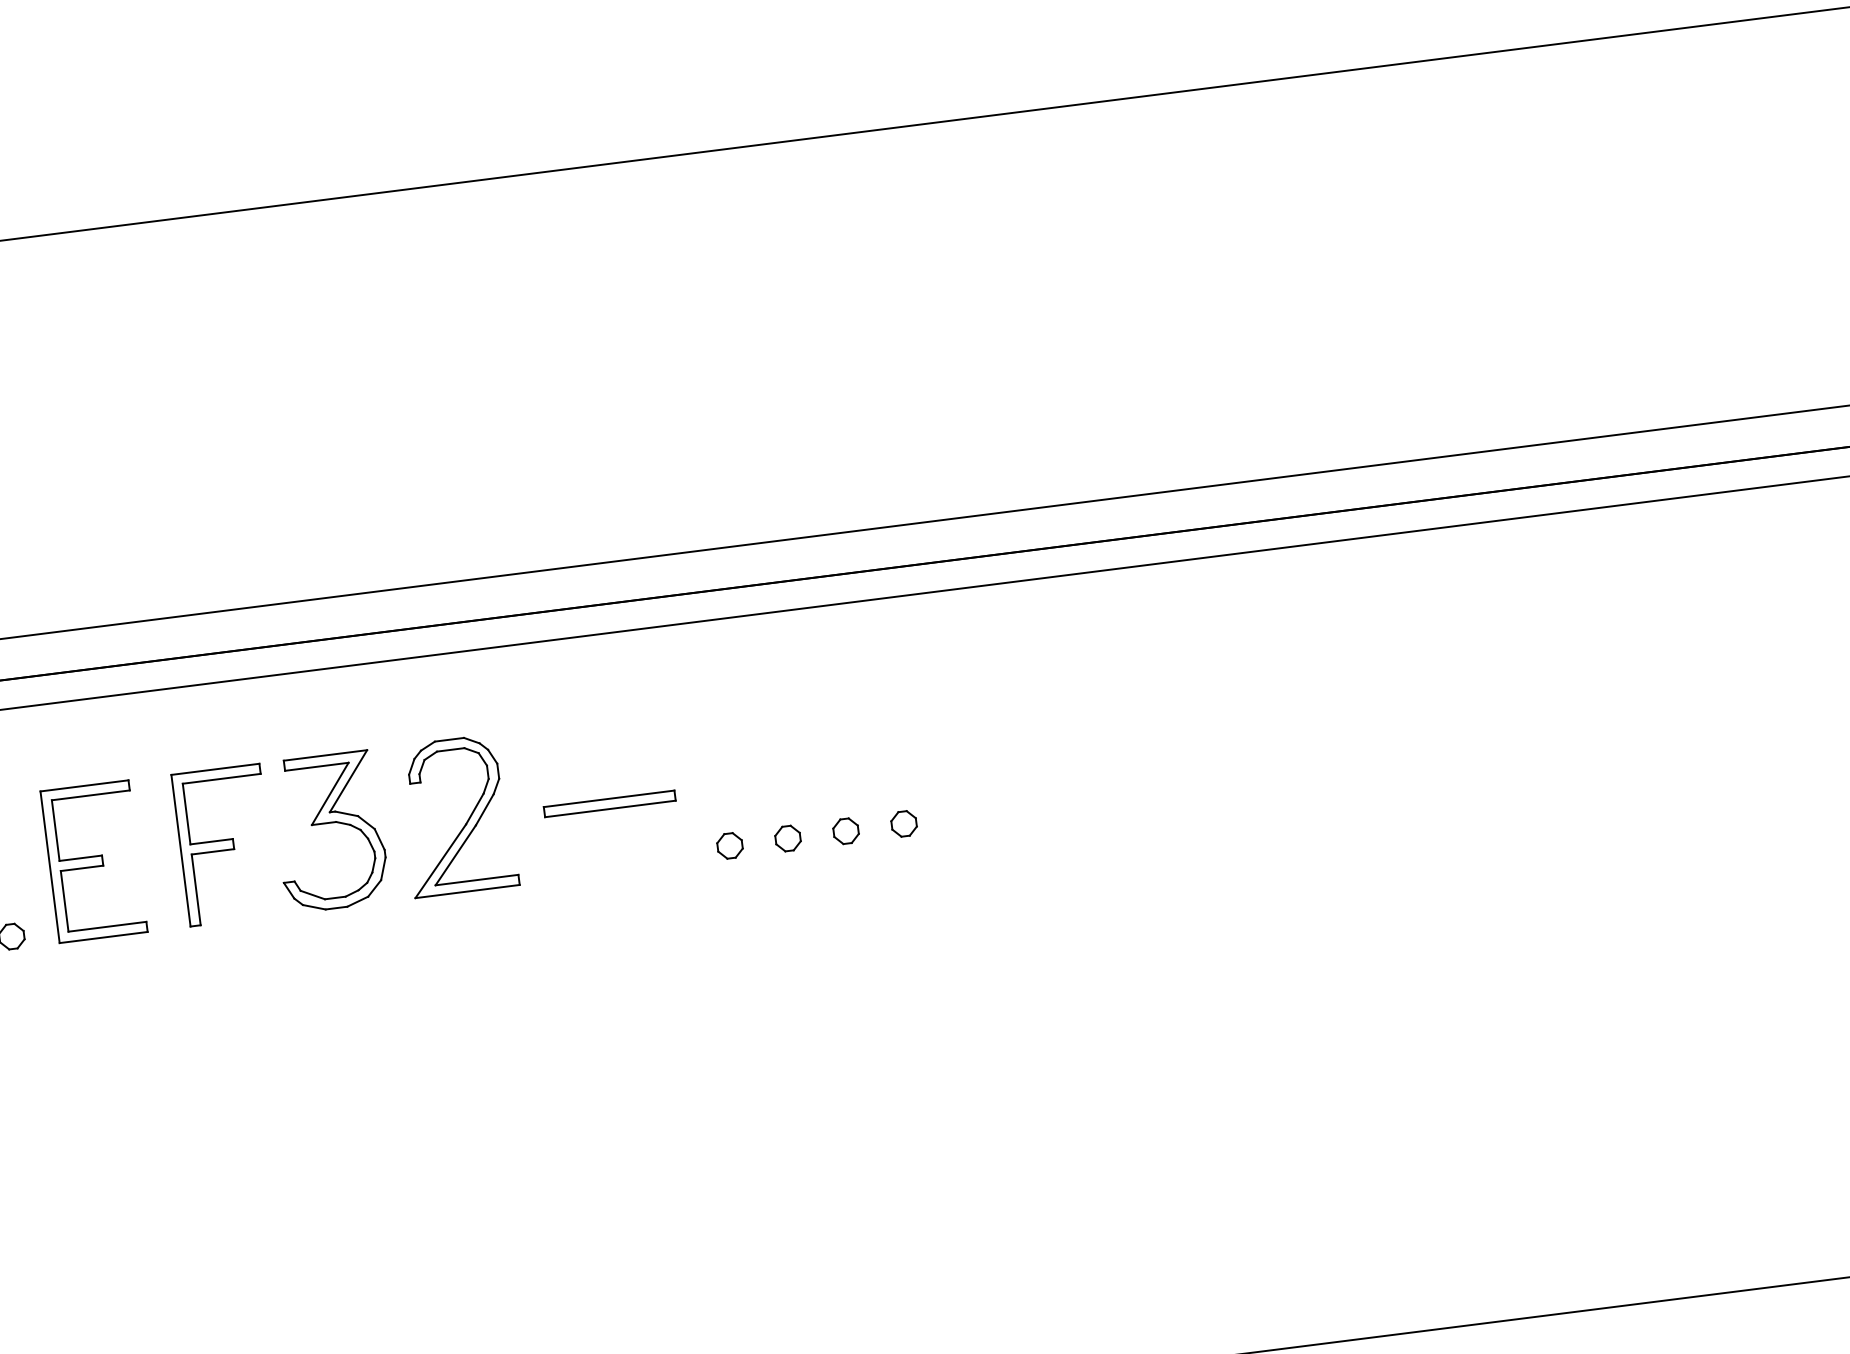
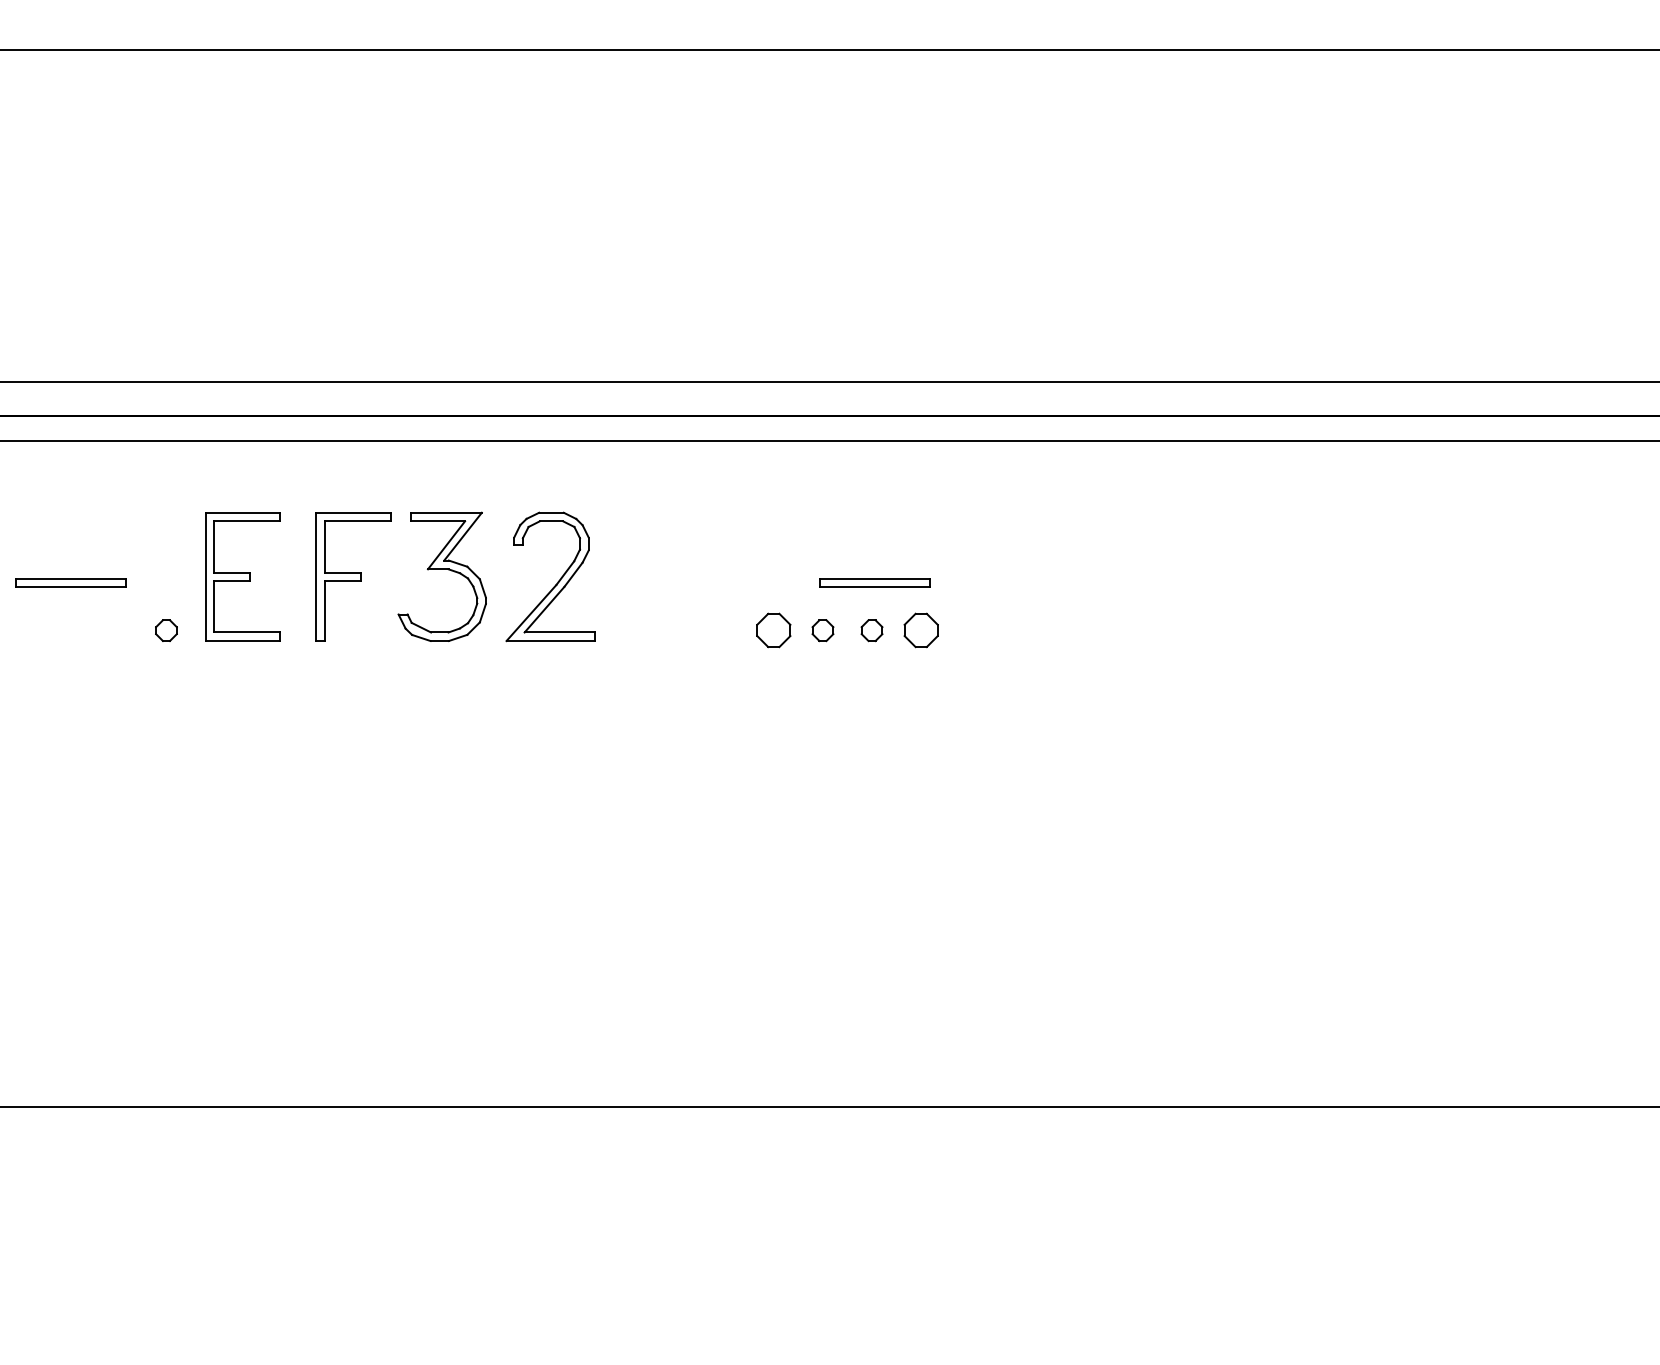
part: (608, 803) -> (874, 582), moved
part: (903, 823) -> (920, 630), size x1.6
part: (729, 845) -> (773, 630), size x1.6

